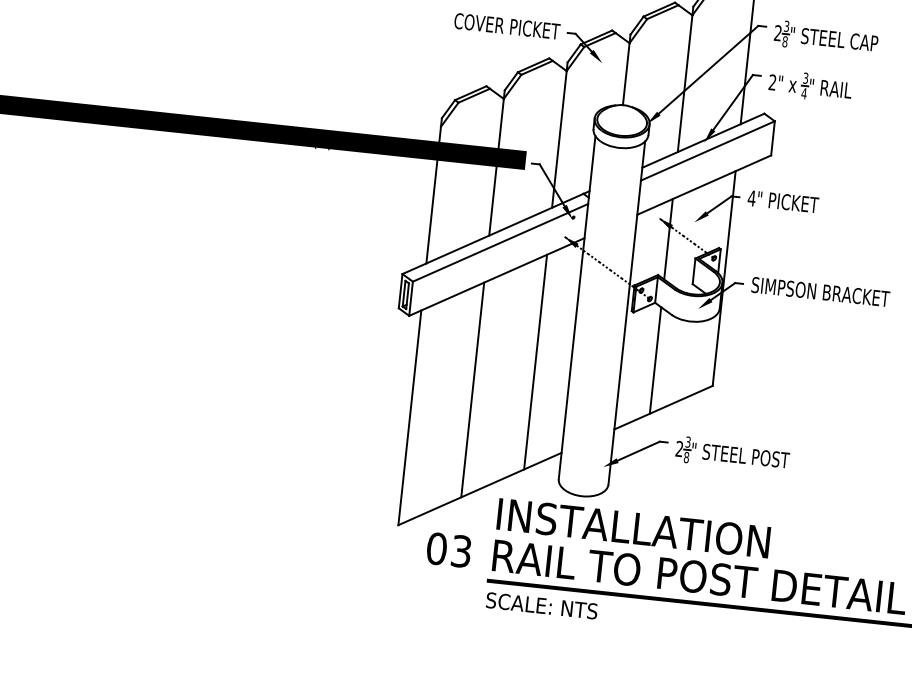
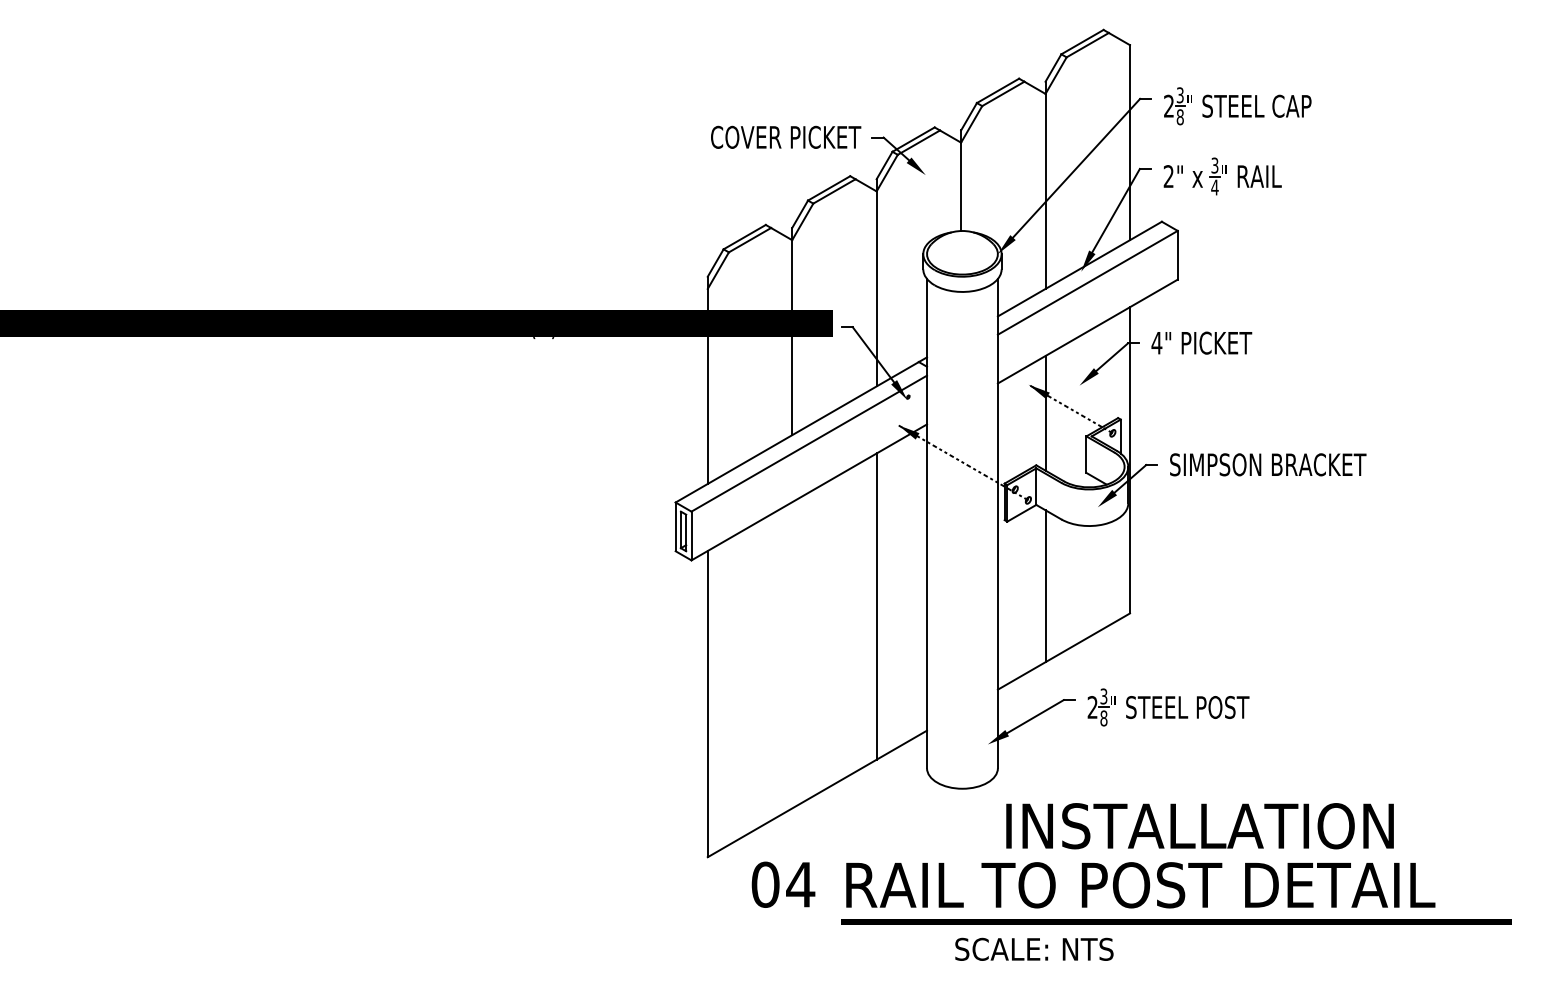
line: (472, 390) -> (792, 655), removed
text: (633, 528) -> (1199, 826), moved
text: (461, 551) -> (800, 884), 03 -> 04
text: (542, 605) -> (1034, 948), moved

